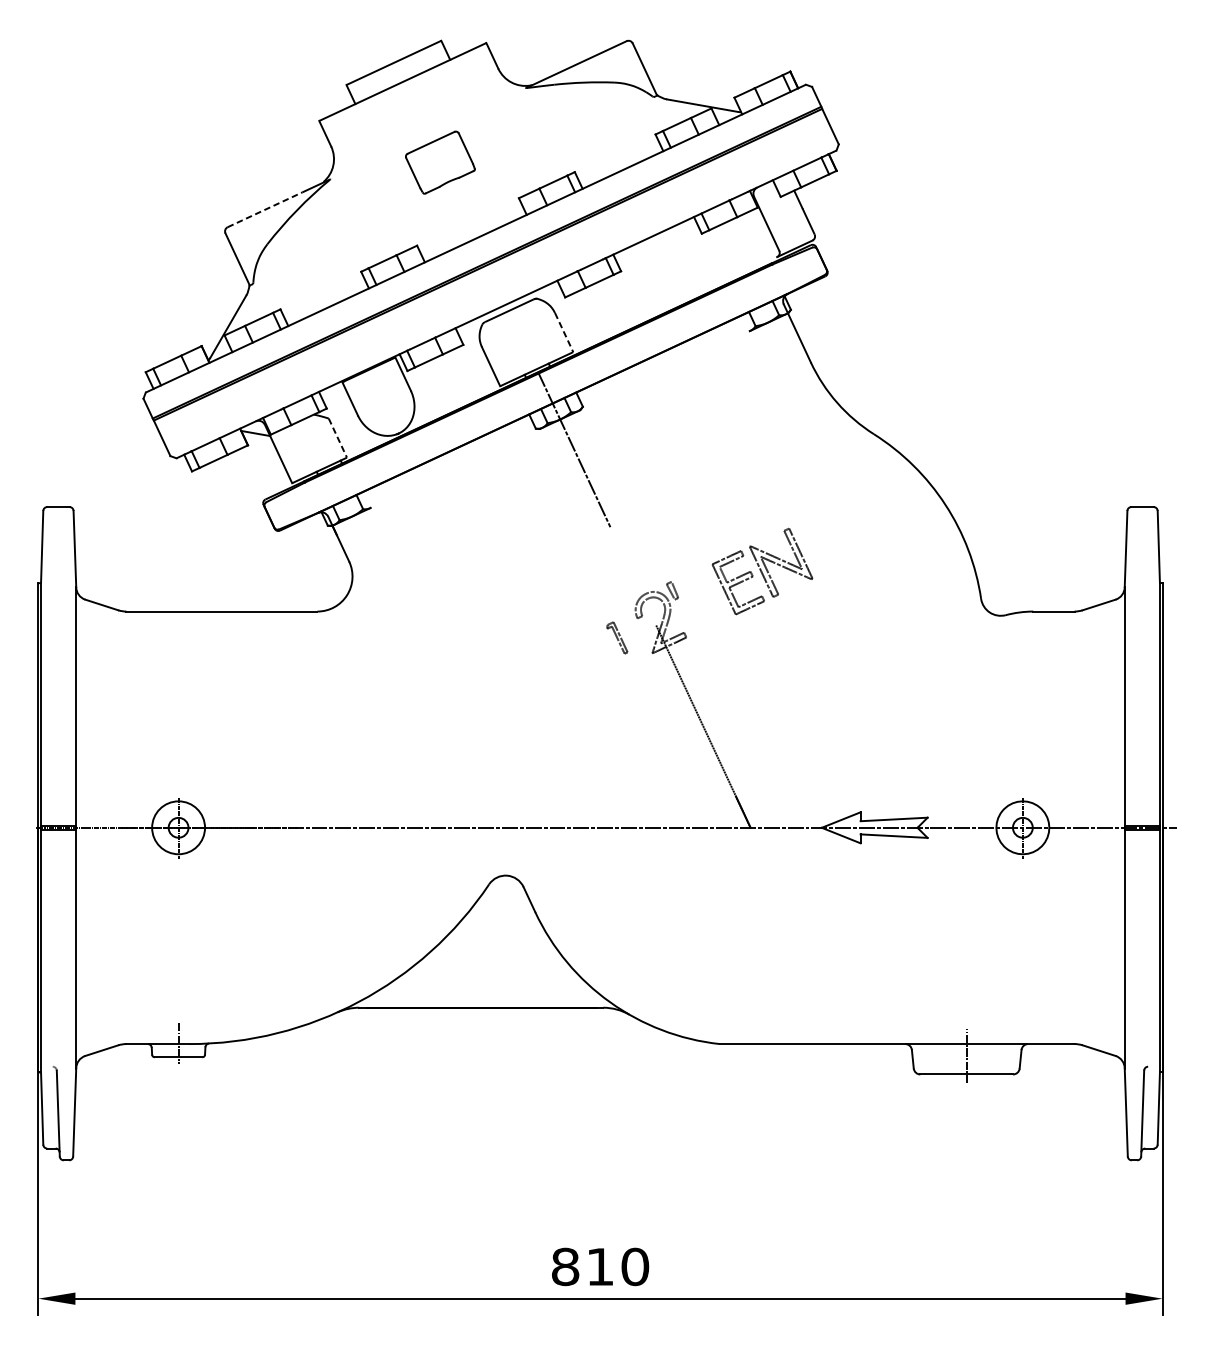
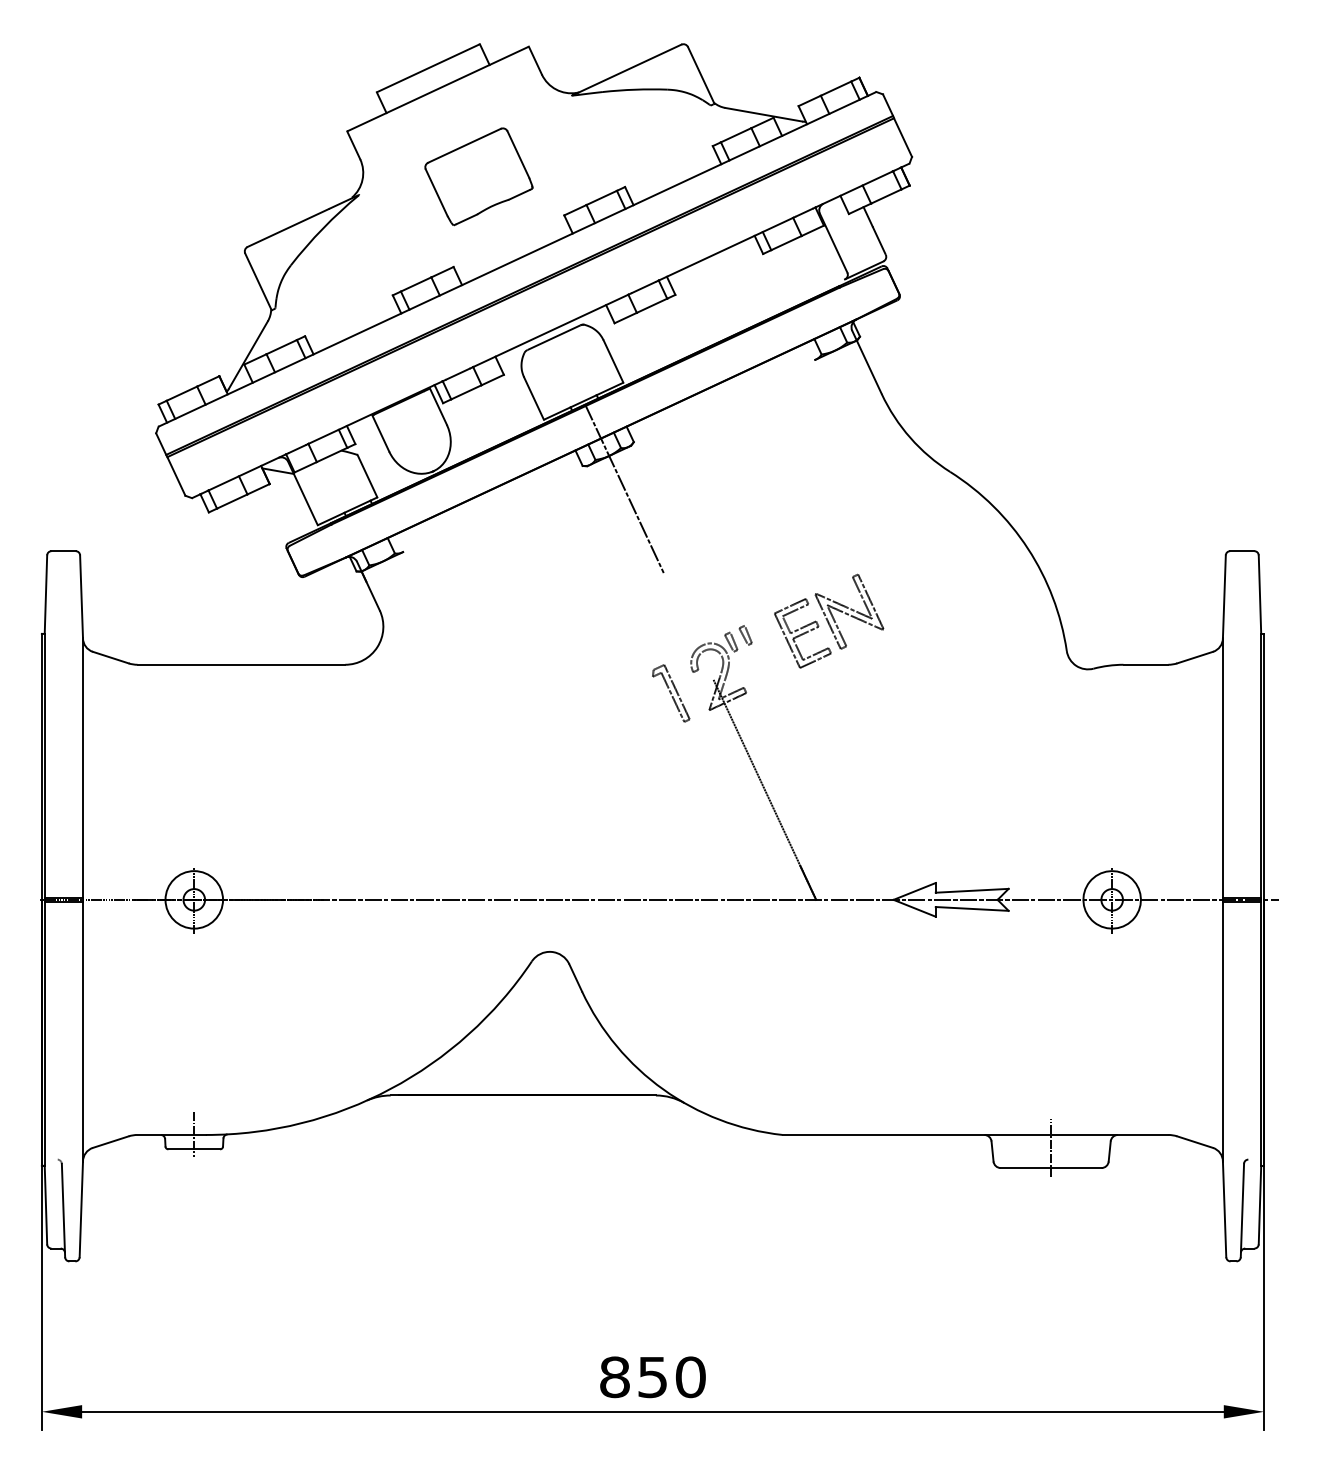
part: (440, 162) -> (478, 176), size x1.43
line: (265, 210) -> (288, 228), dashed -> solid
line: (564, 332) -> (613, 361), dashed -> solid
line: (337, 438) -> (367, 476), dashed -> solid
part: (685, 584) -> (745, 635), added
part: (617, 637) -> (671, 693), size x1.67
text: (600, 1267) -> (652, 1377), 810 -> 850

